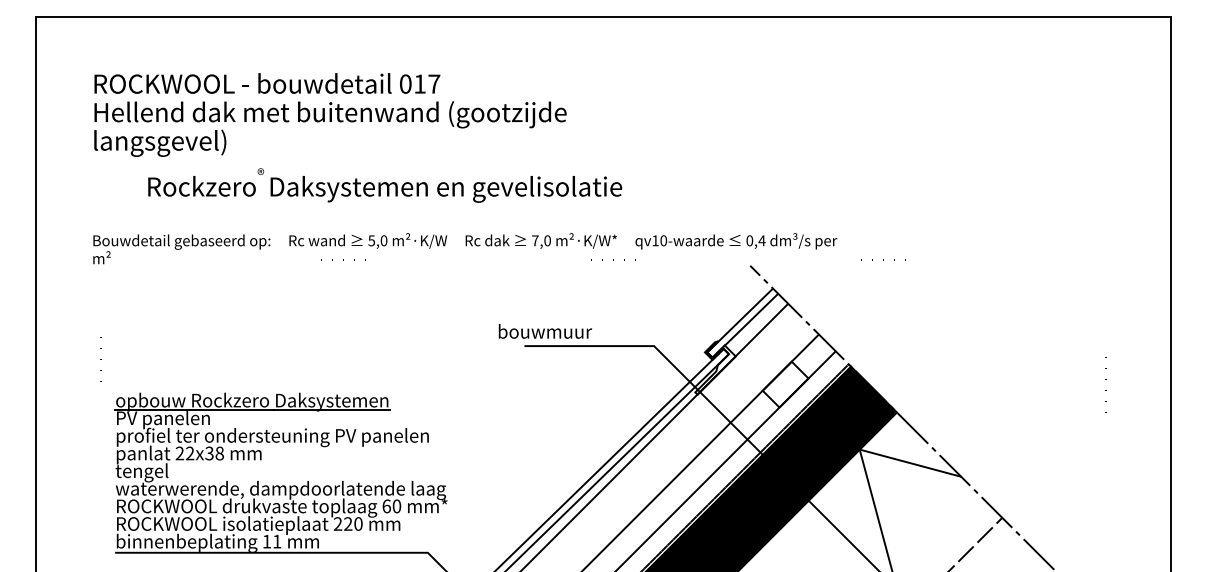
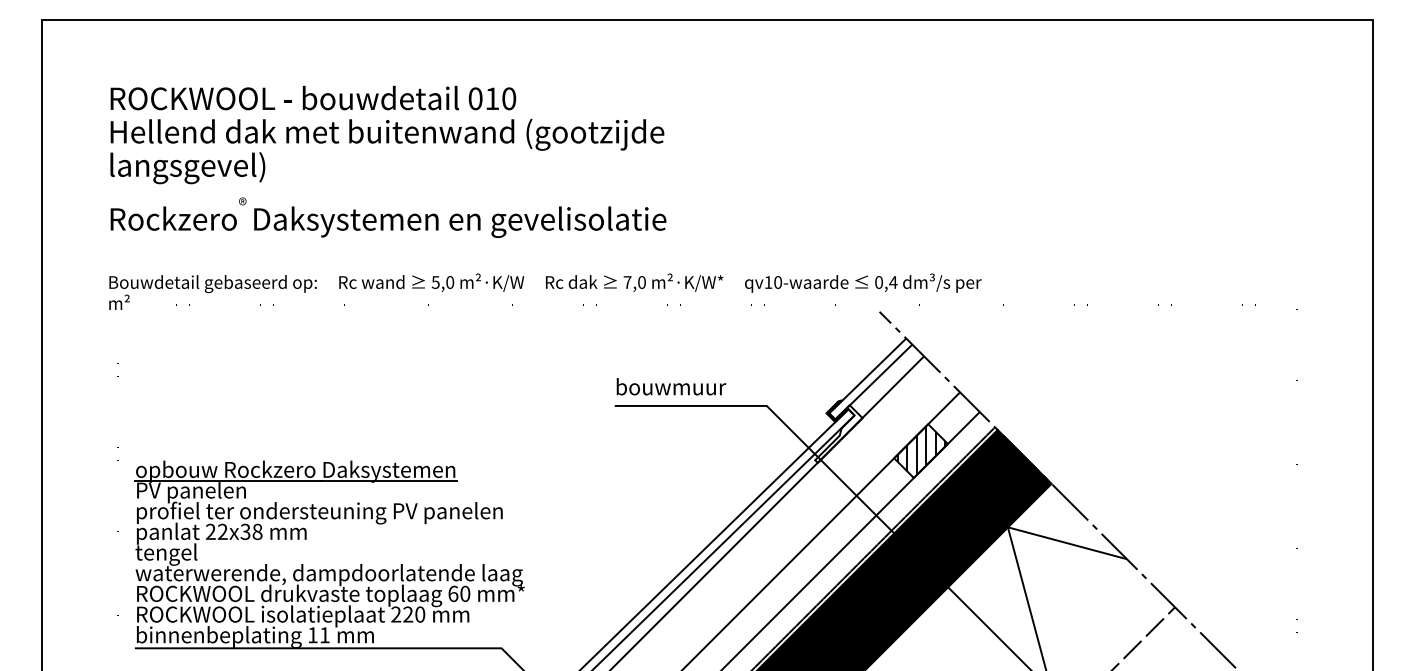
text: (434, 83) -> (509, 98), 017 -> 010
text: (385, 185) -> (388, 217), moved
text: (545, 331) -> (671, 386), moved
hatch: (786, 384) -> (921, 450), added

